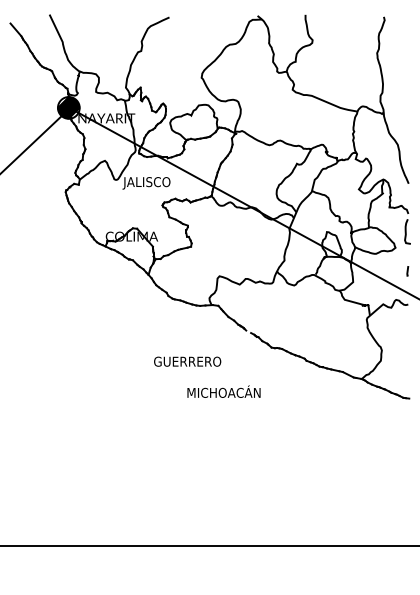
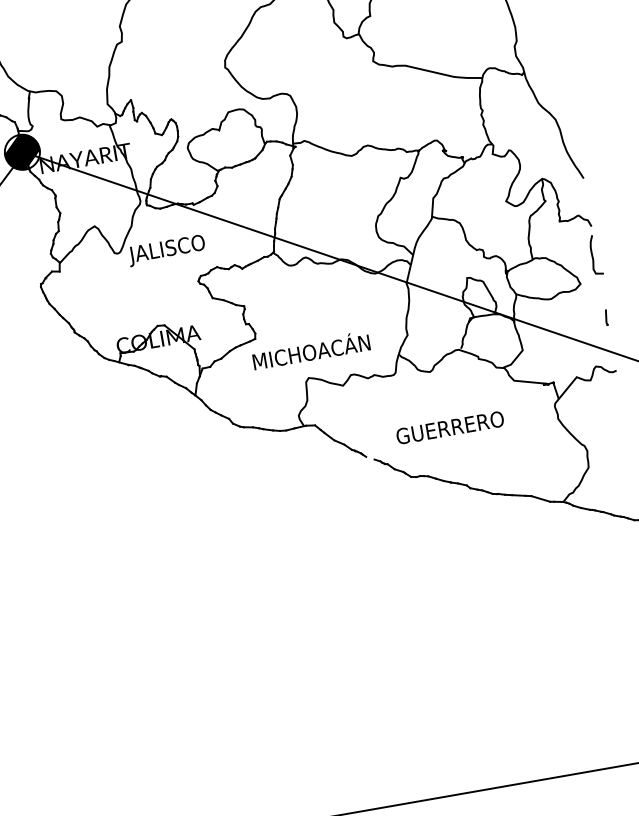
text: (187, 361) -> (449, 427), moved
text: (223, 391) -> (310, 350), moved

